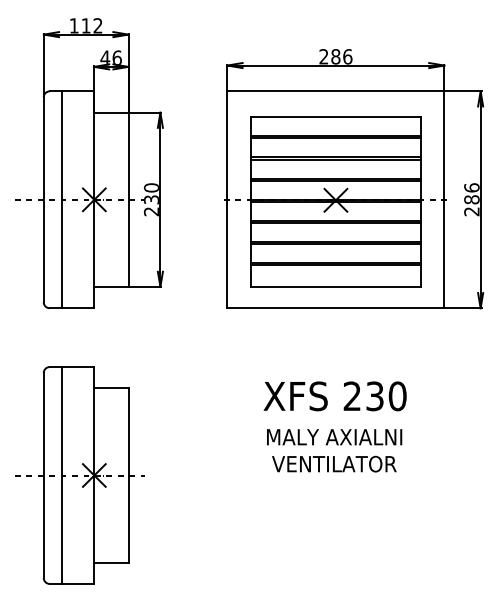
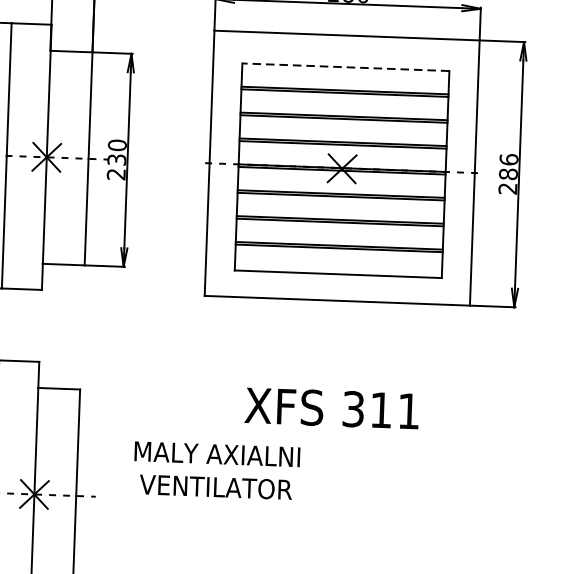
line: (335, 117) -> (345, 67), solid -> dashed
text: (374, 396) -> (380, 410), 230 -> 311
text: (334, 450) -> (216, 470), moved

